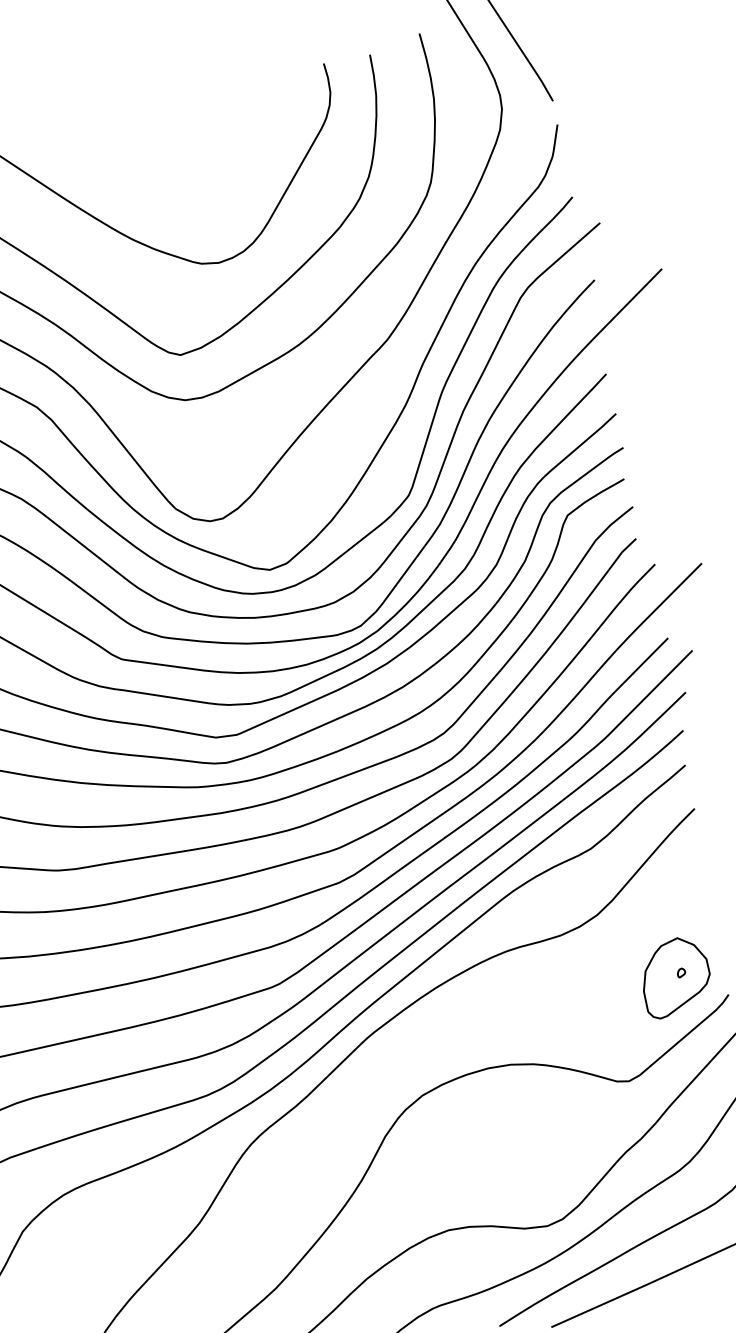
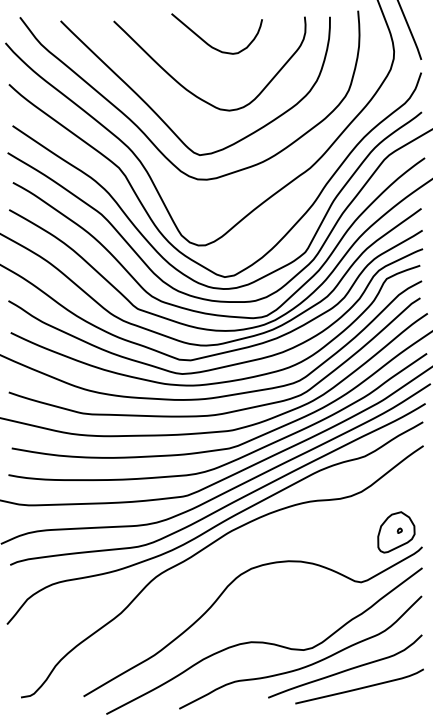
curve: (154, 145) -> (207, 42), added

